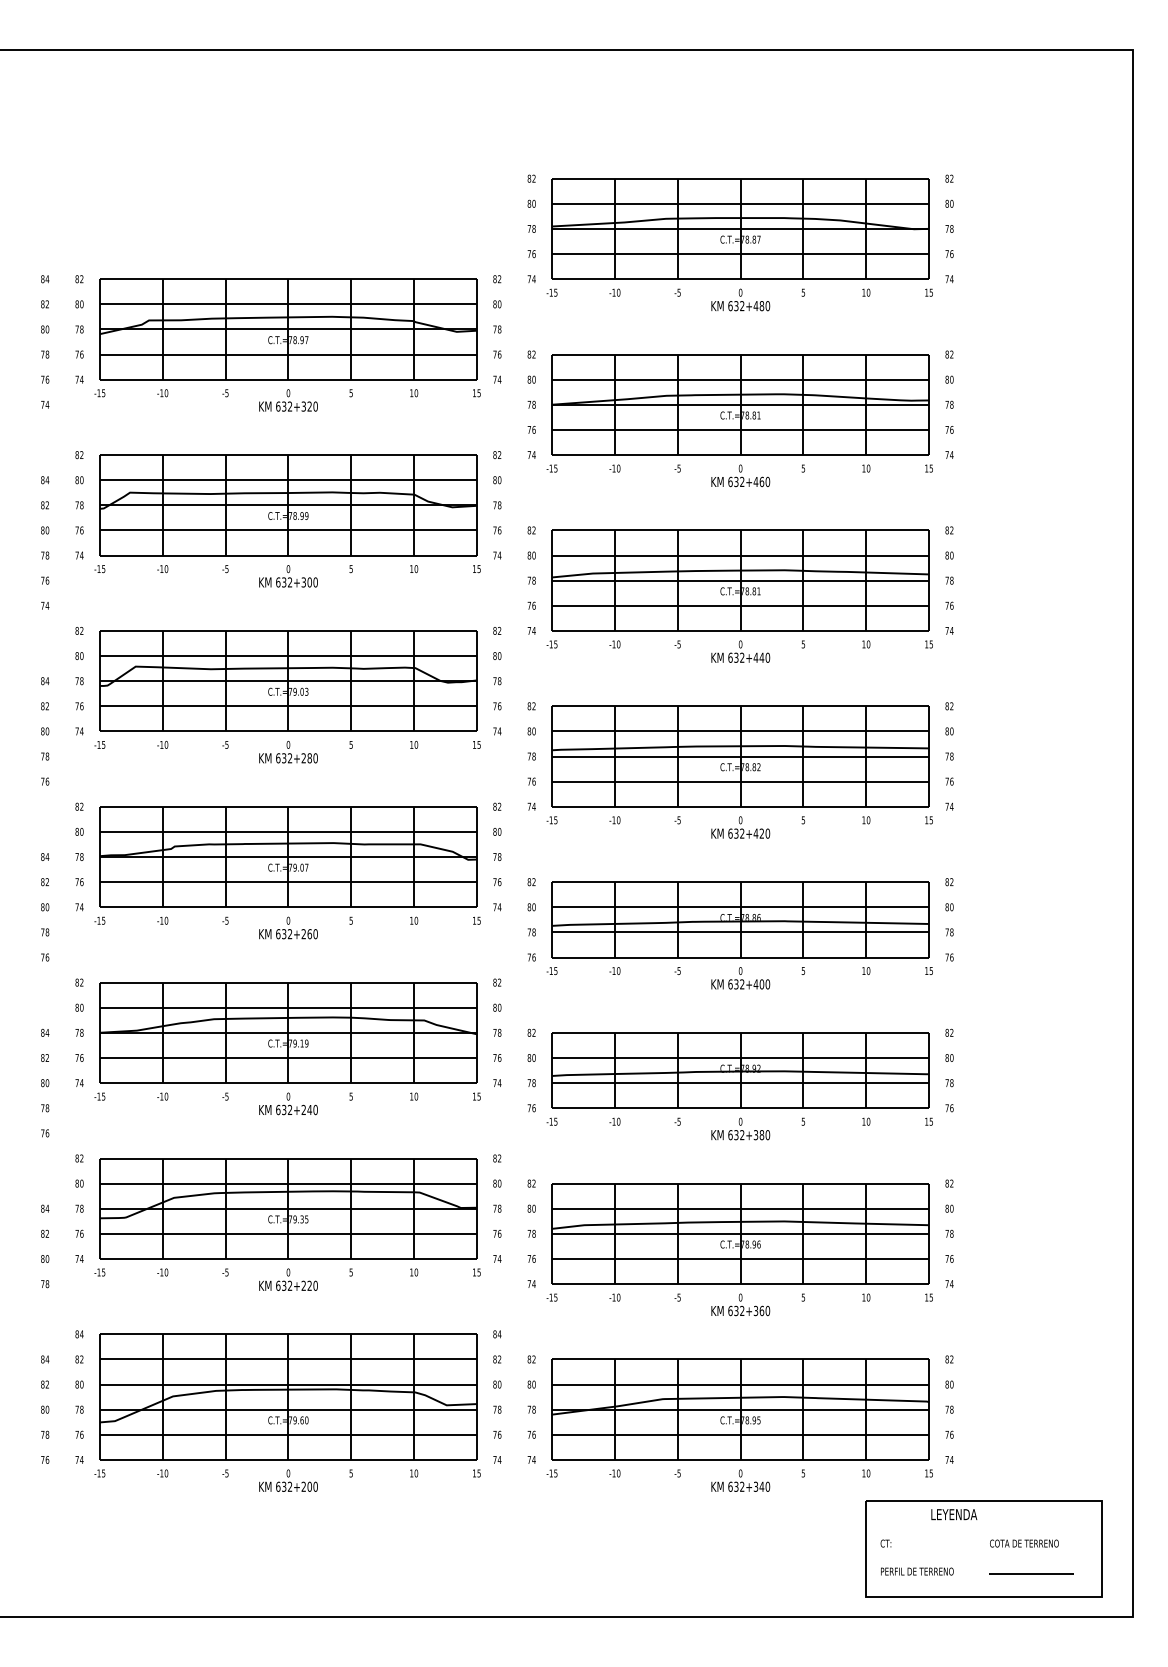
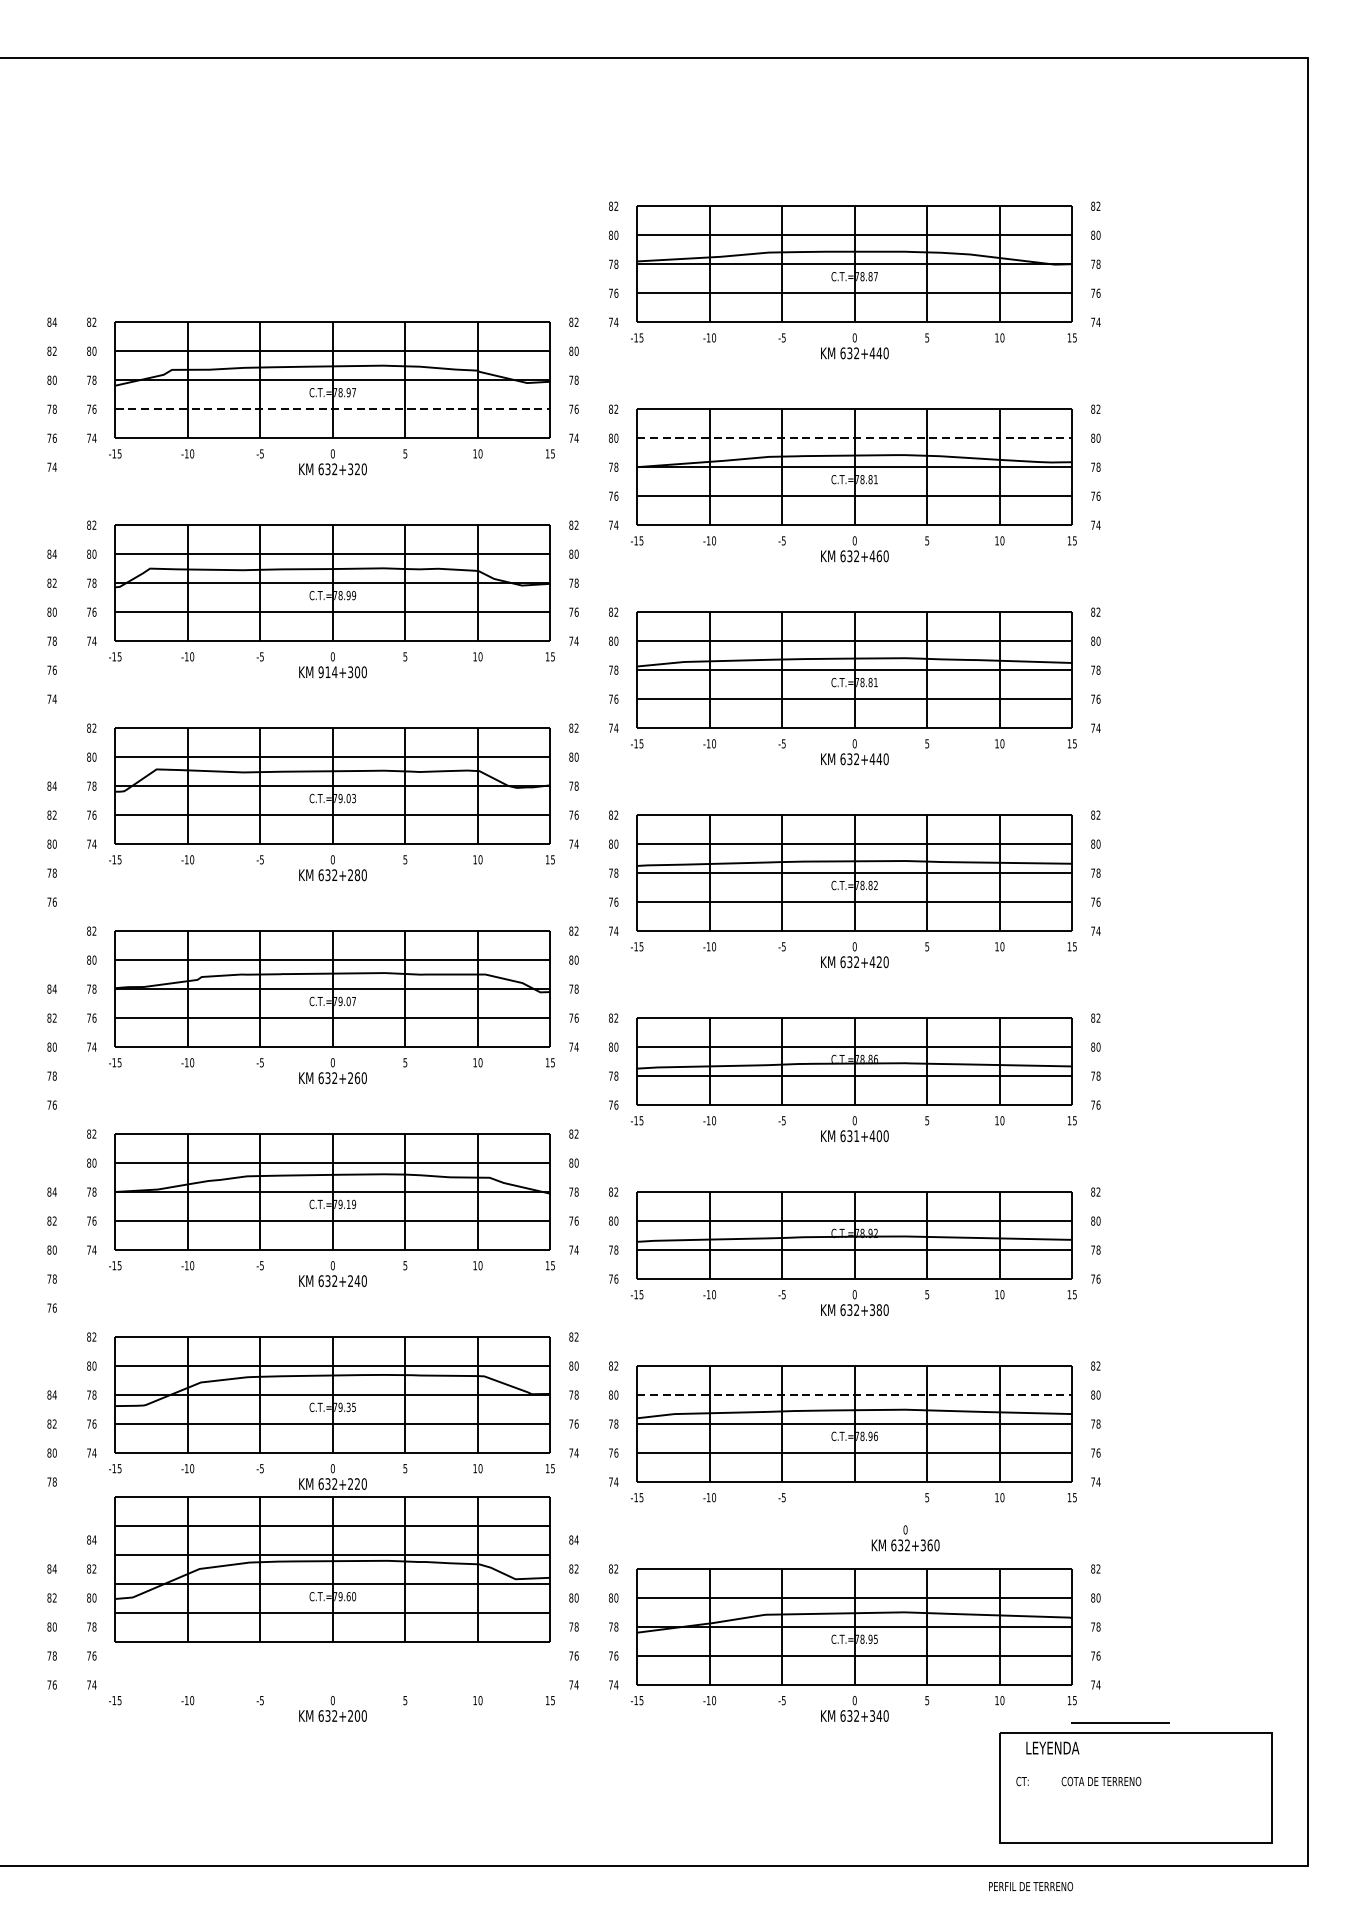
text: (761, 306) -> (878, 353), 632+480 -> 632+440
line: (288, 354) -> (332, 409), solid -> dashed
line: (741, 379) -> (855, 438), solid -> dashed
text: (284, 582) -> (328, 672), 632+300 -> 914+300
text: (742, 984) -> (856, 1136), 632+400 -> 631+400
line: (741, 1208) -> (855, 1394), solid -> dashed
text: (740, 1304) -> (905, 1537), moved
part: (288, 1396) -> (332, 1569), moved
text: (954, 1514) -> (1053, 1747), moved
text: (1024, 1543) -> (1101, 1781), moved
text: (917, 1571) -> (1031, 1886), moved
line: (1031, 1573) -> (1120, 1722), moved

